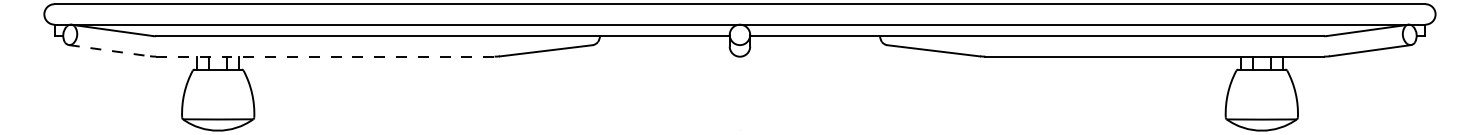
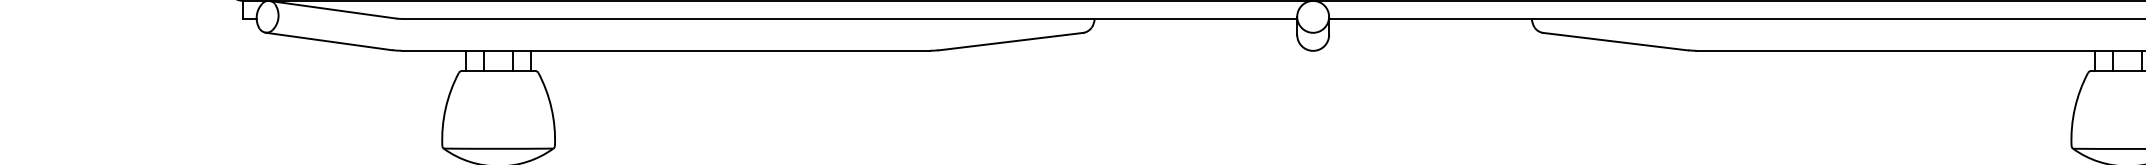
line: (109, 50) -> (328, 41), dashed -> solid
line: (325, 56) -> (666, 50), dashed -> solid

